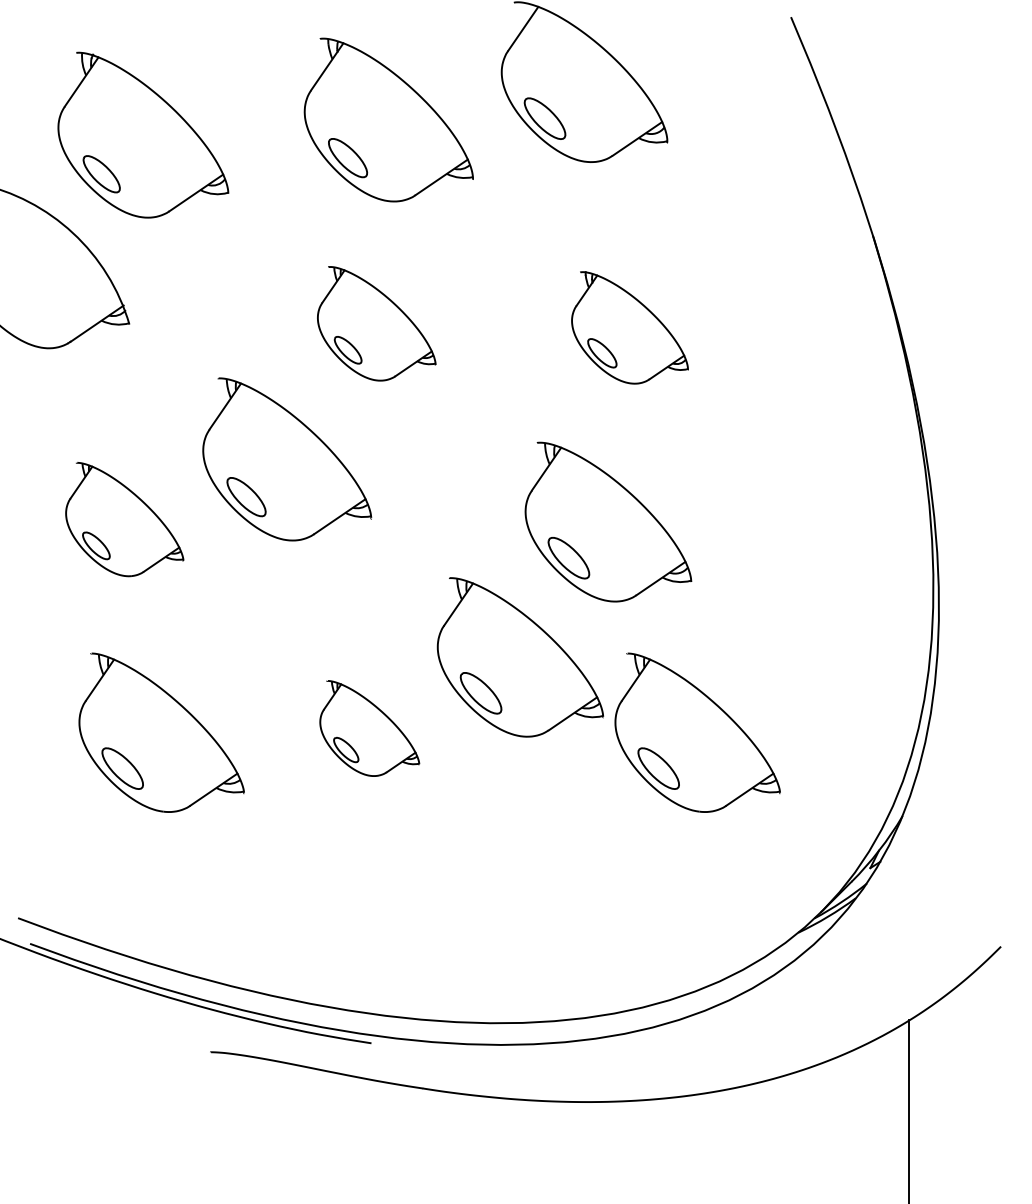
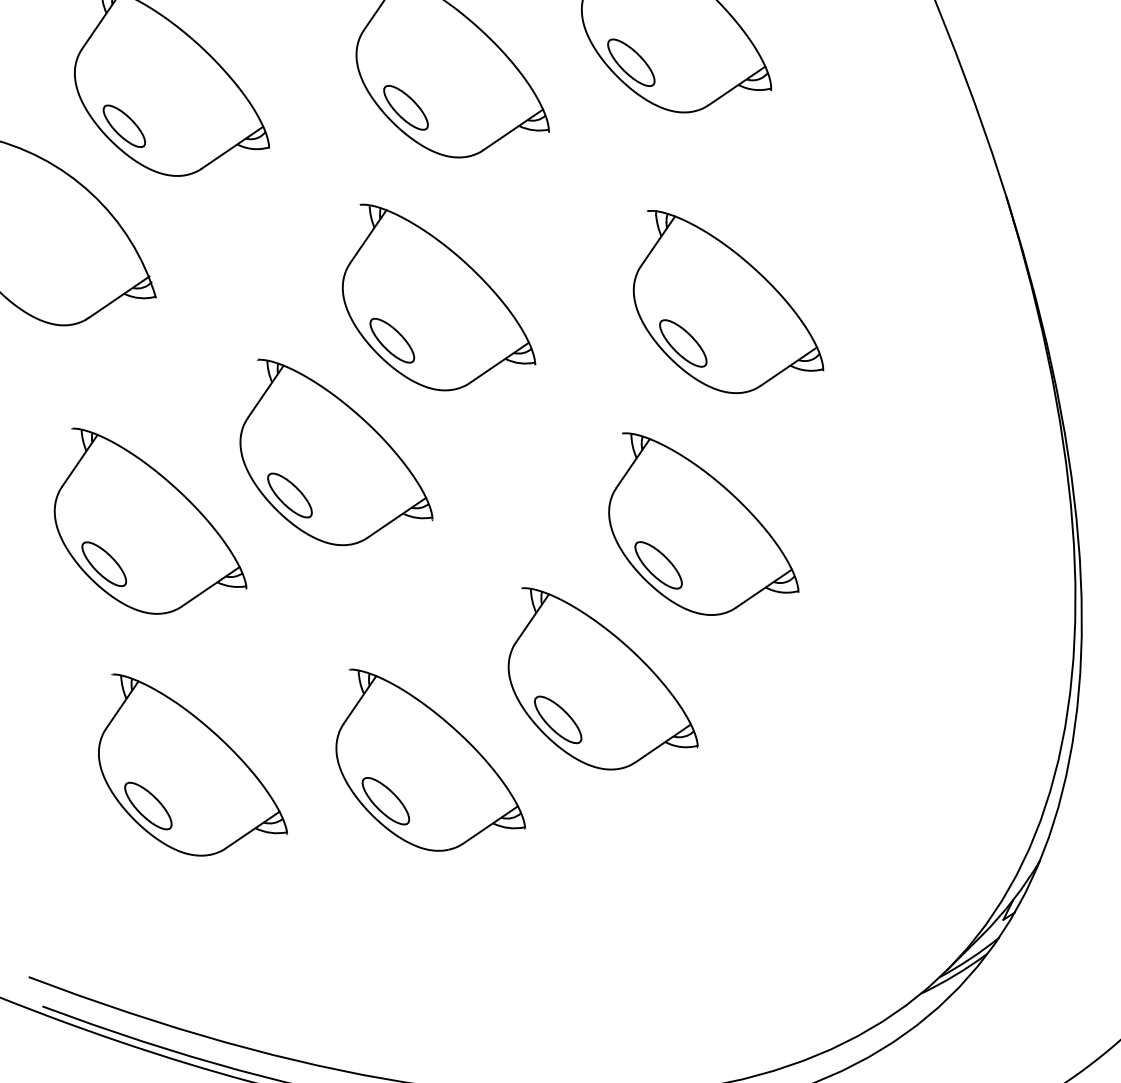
part: (376, 323) -> (438, 296), size x1.43
part: (629, 327) -> (727, 301), size x1.43
part: (124, 519) -> (150, 521), size x1.43
part: (369, 728) -> (430, 760), size x1.67
part: (697, 732) -> (805, 764), removed

